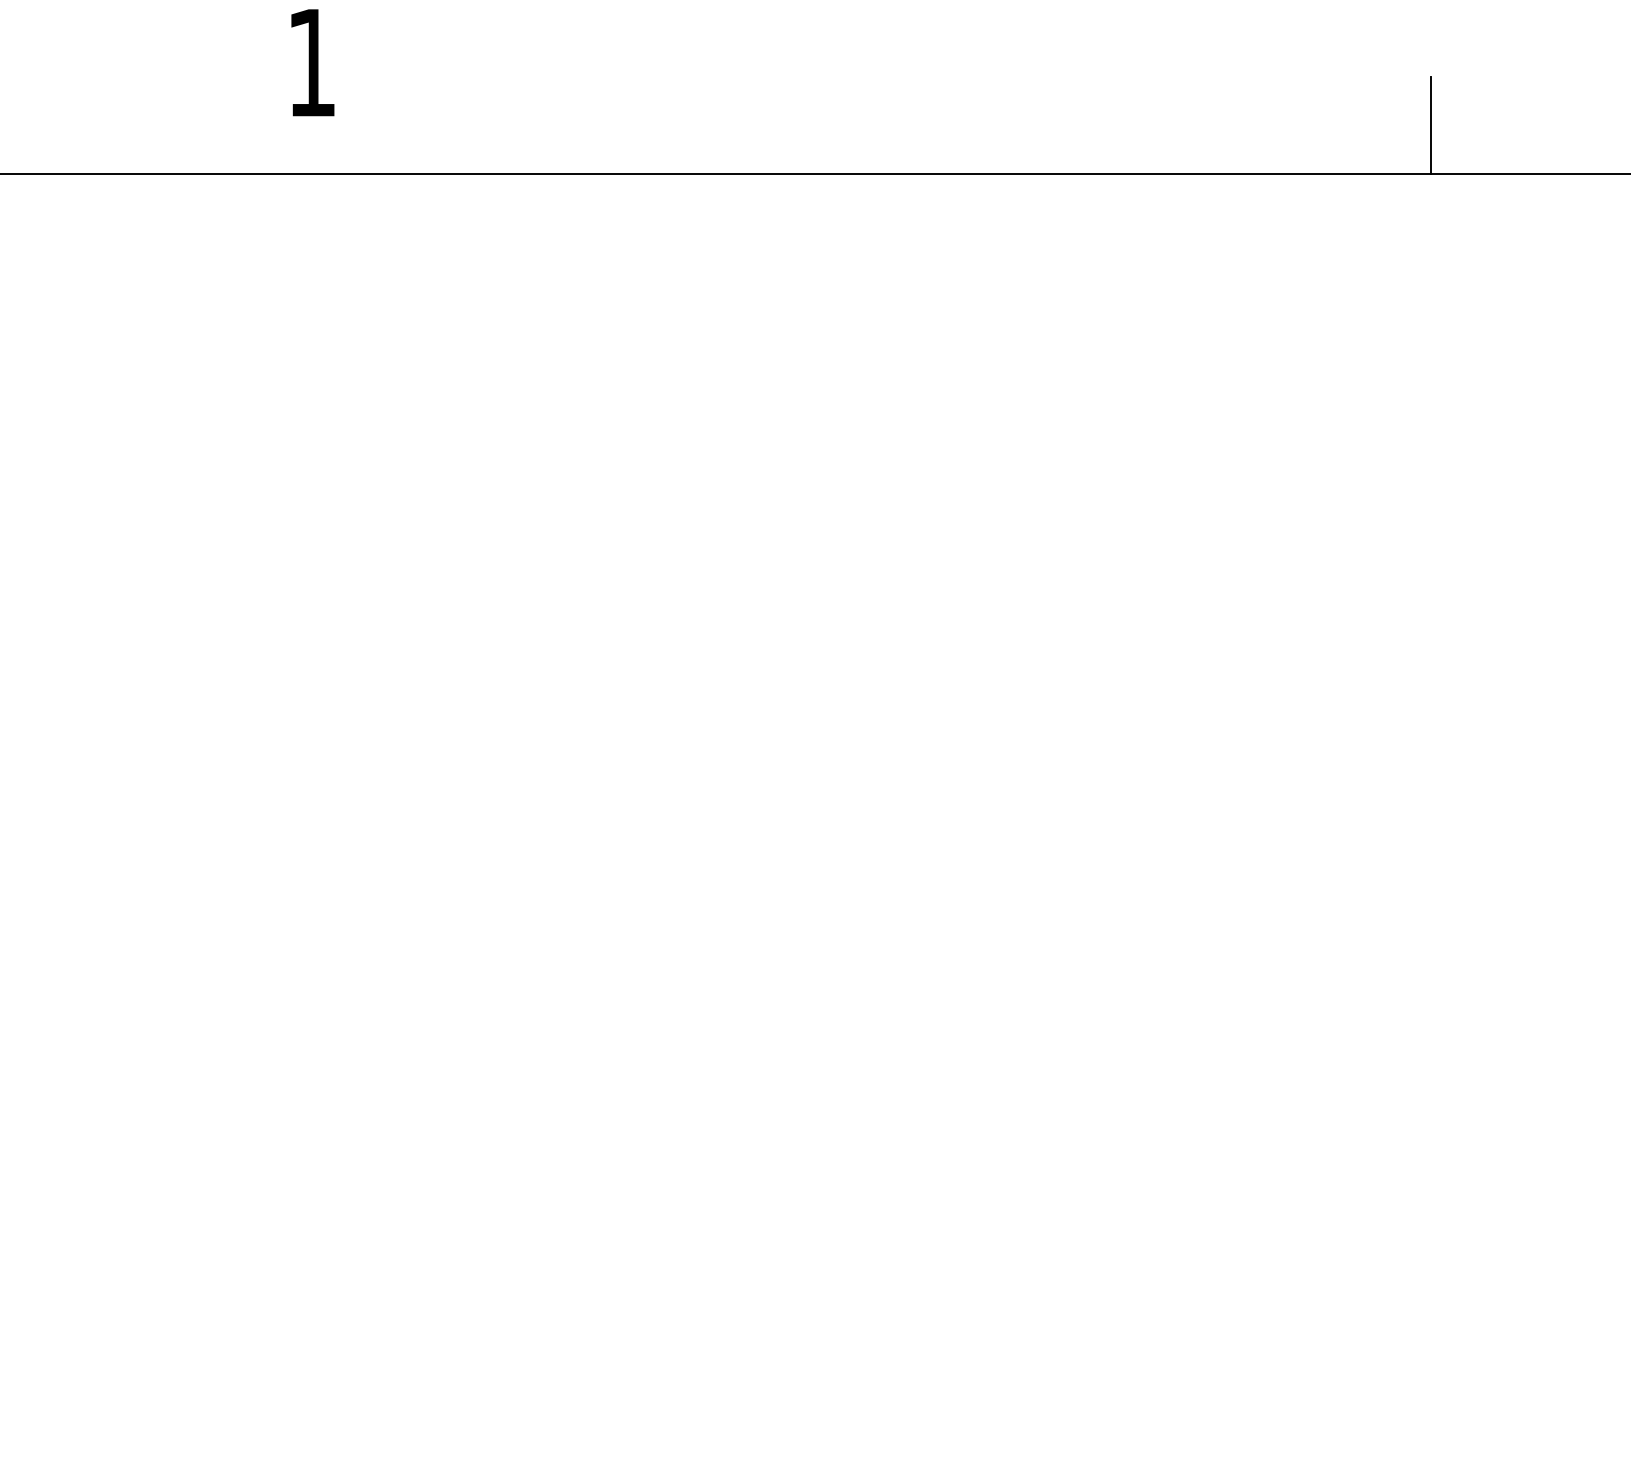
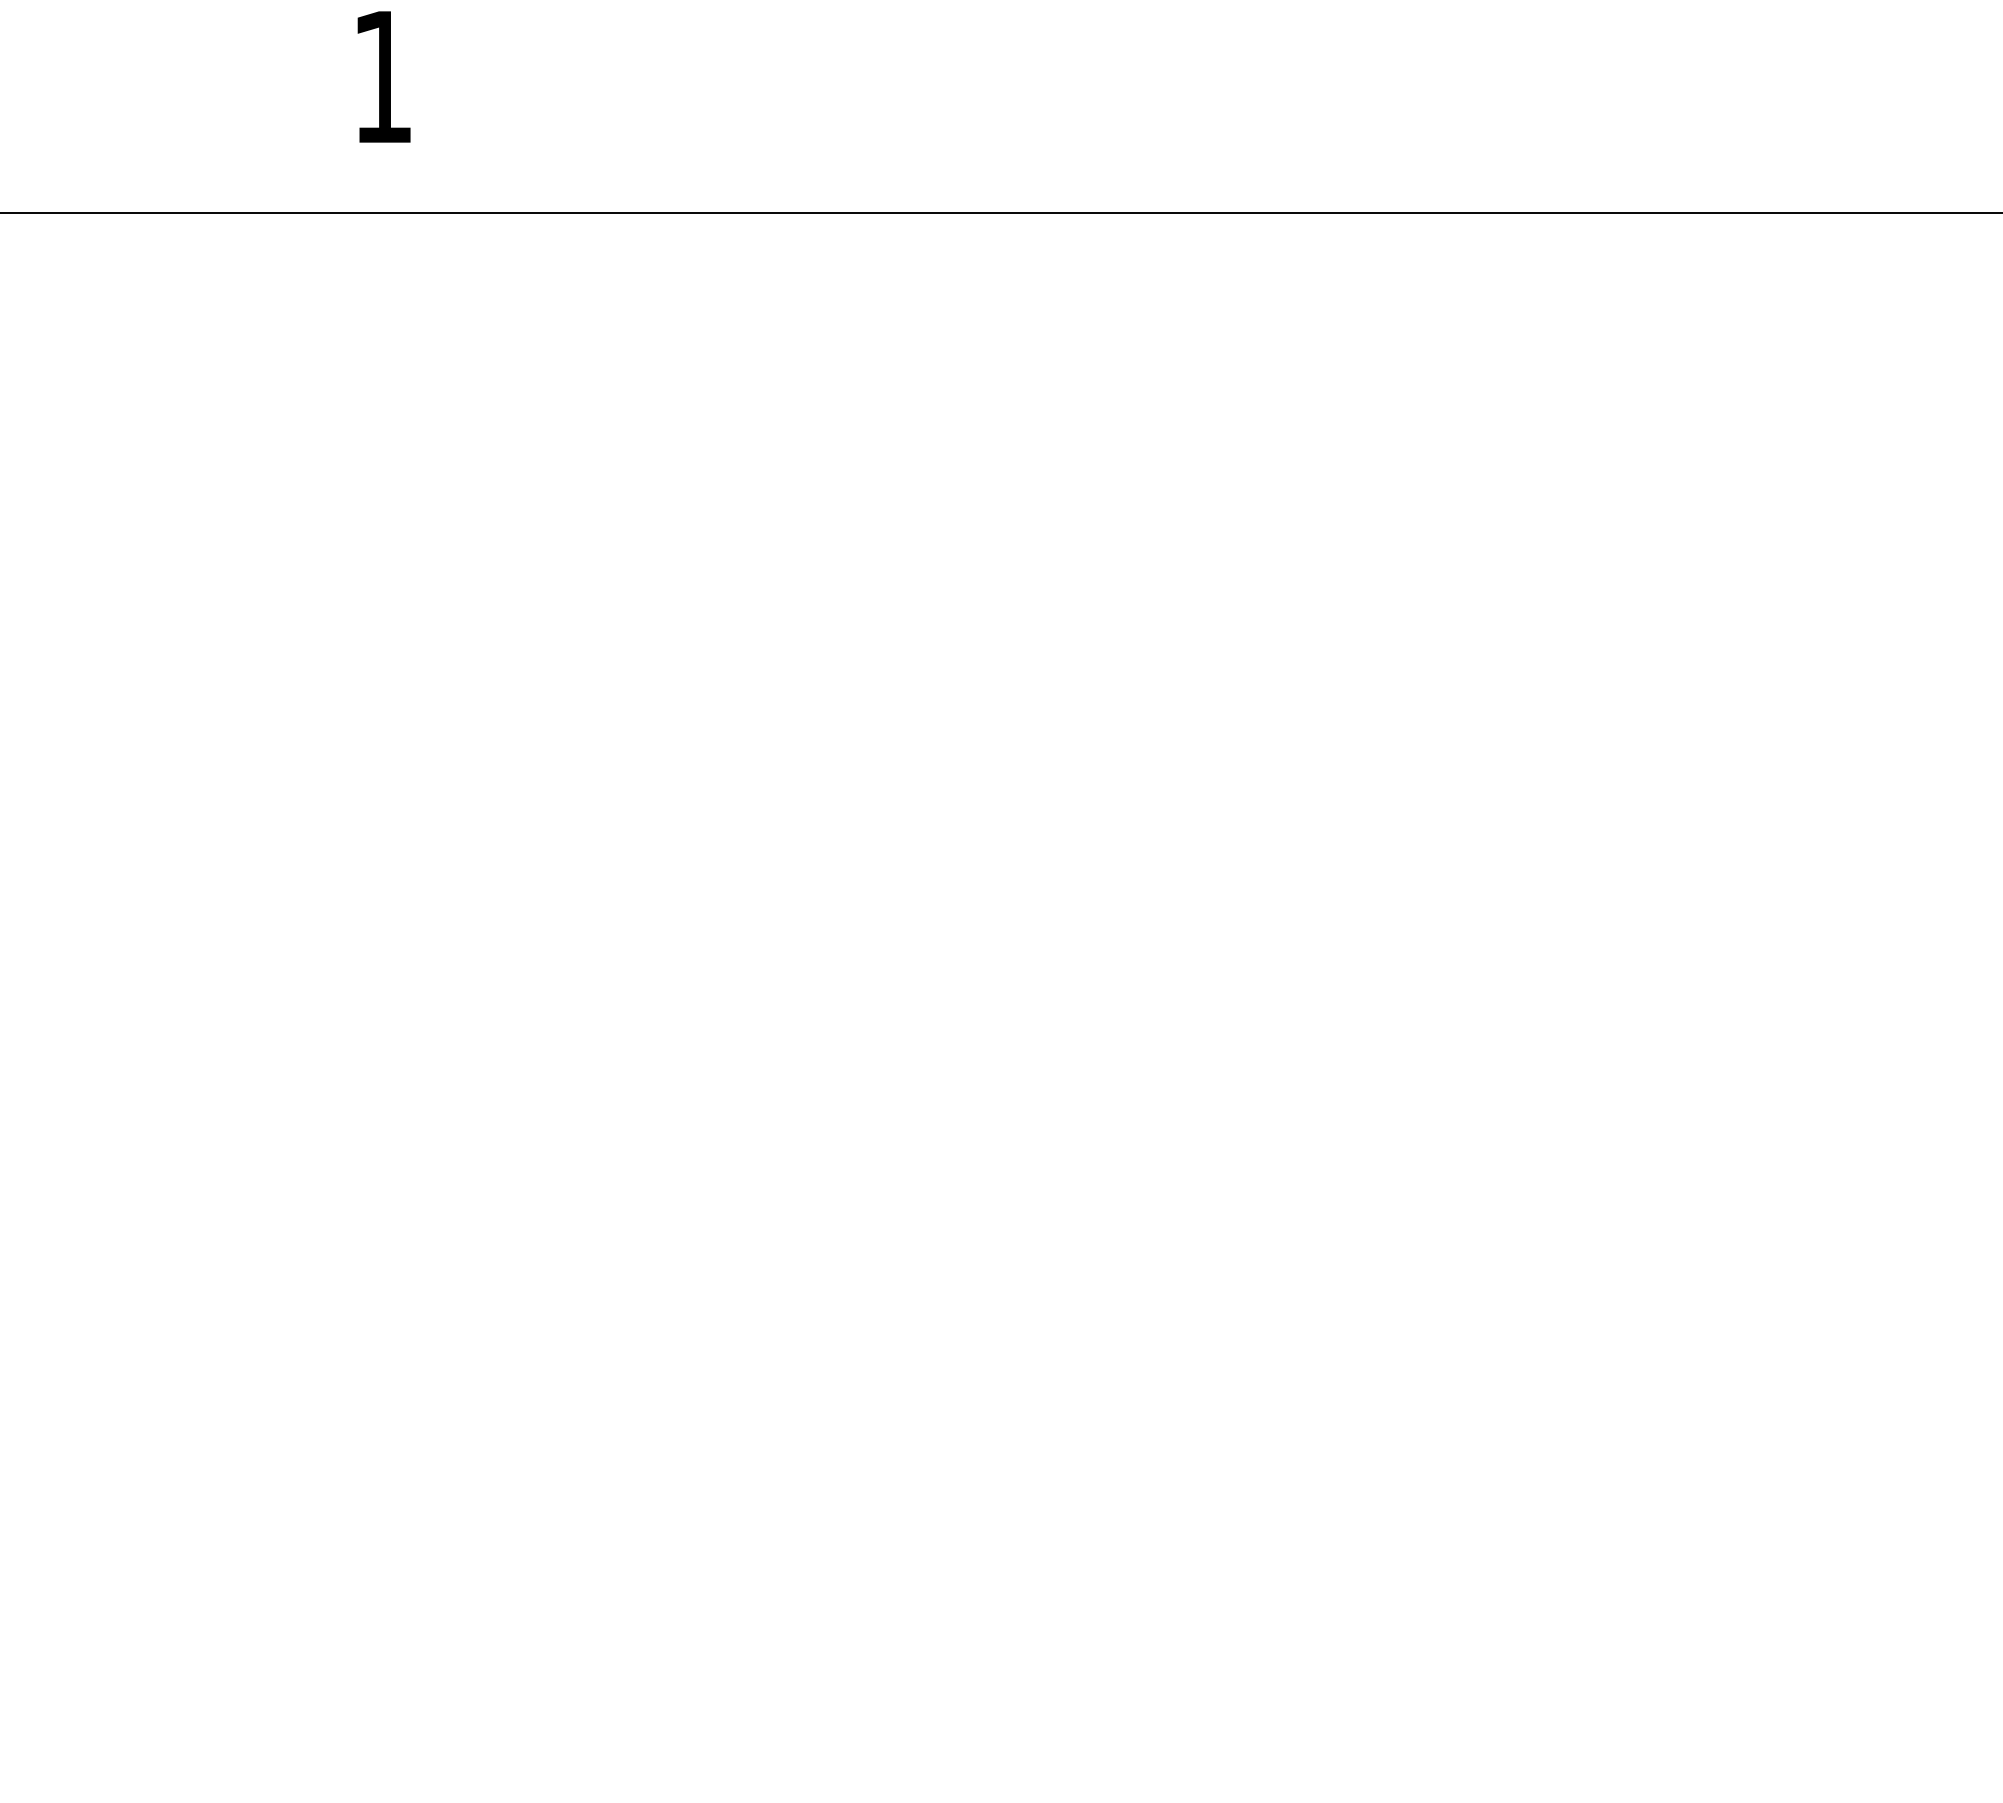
line: (1430, 125) -> (1757, 153), removed

